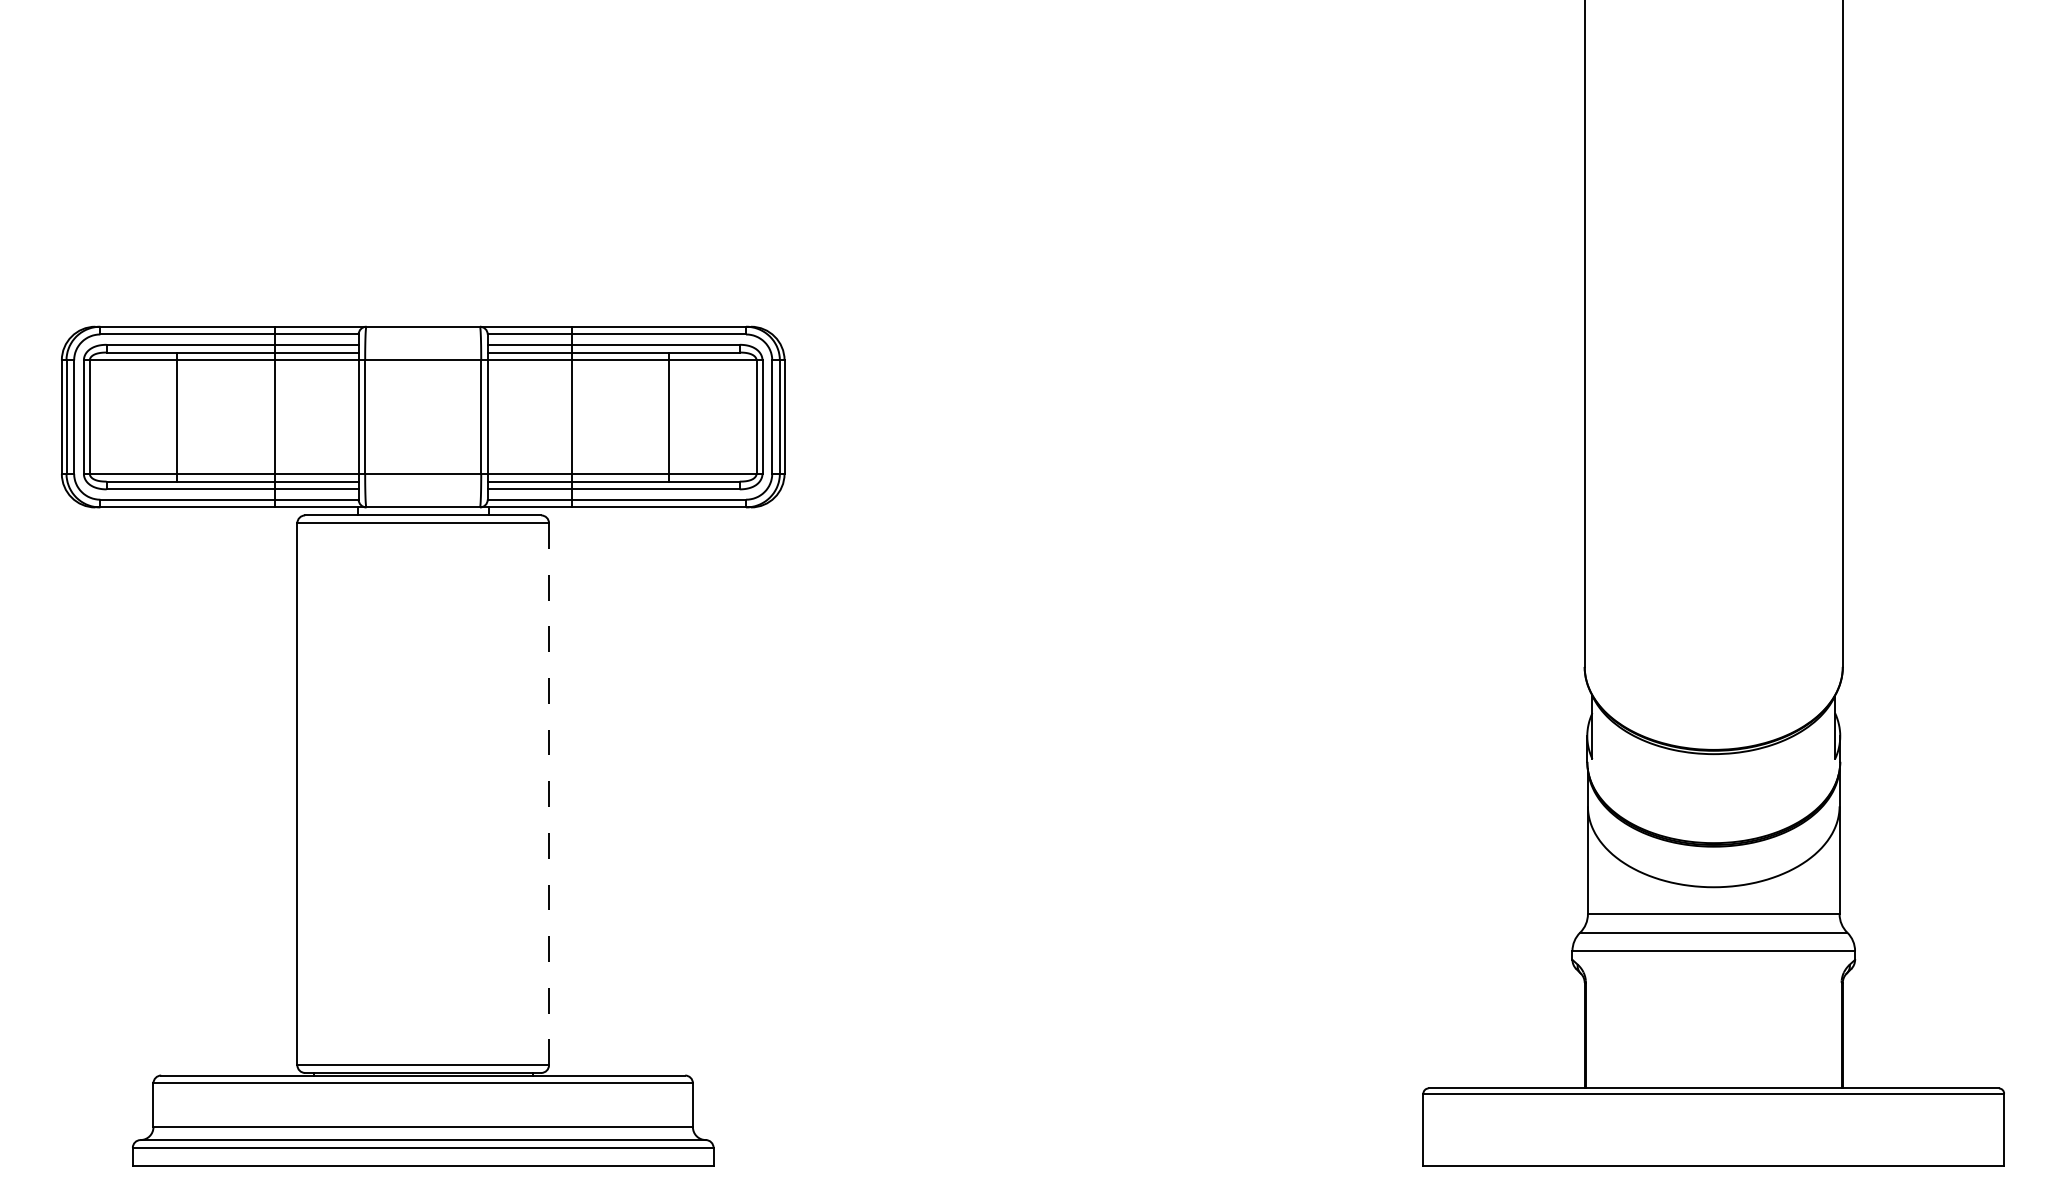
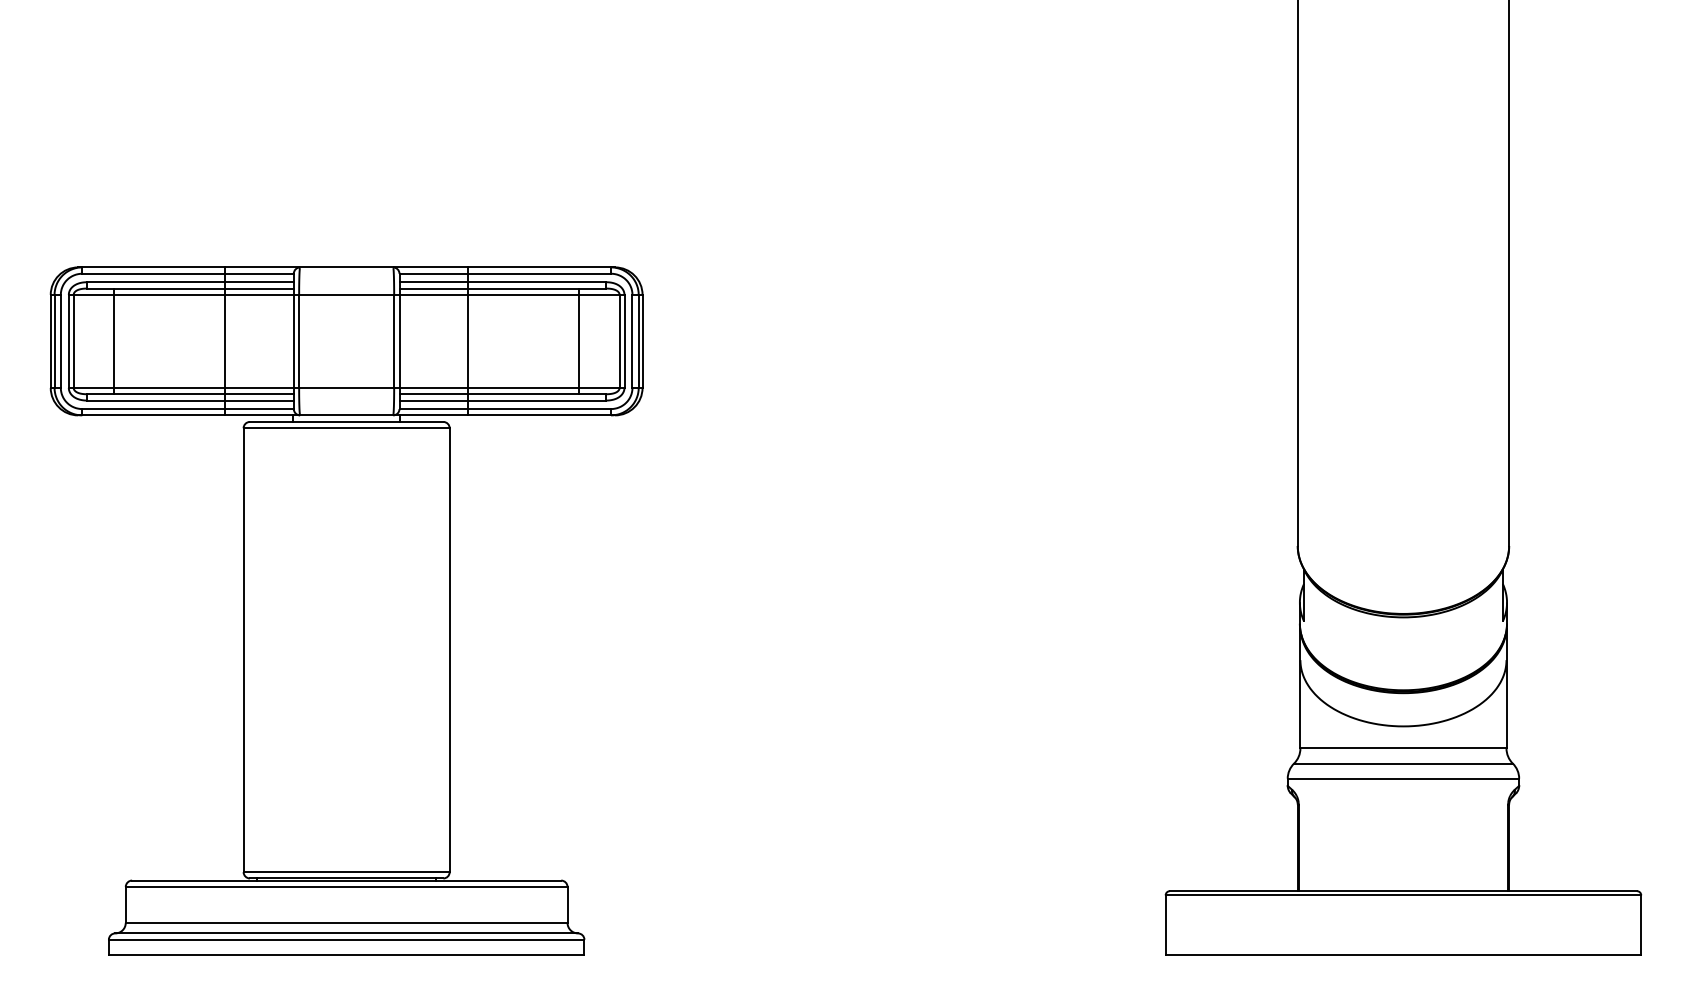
line: (177, 417) -> (114, 341), moved
line: (669, 417) -> (579, 341), moved
line: (548, 794) -> (449, 650), dashed -> solid

